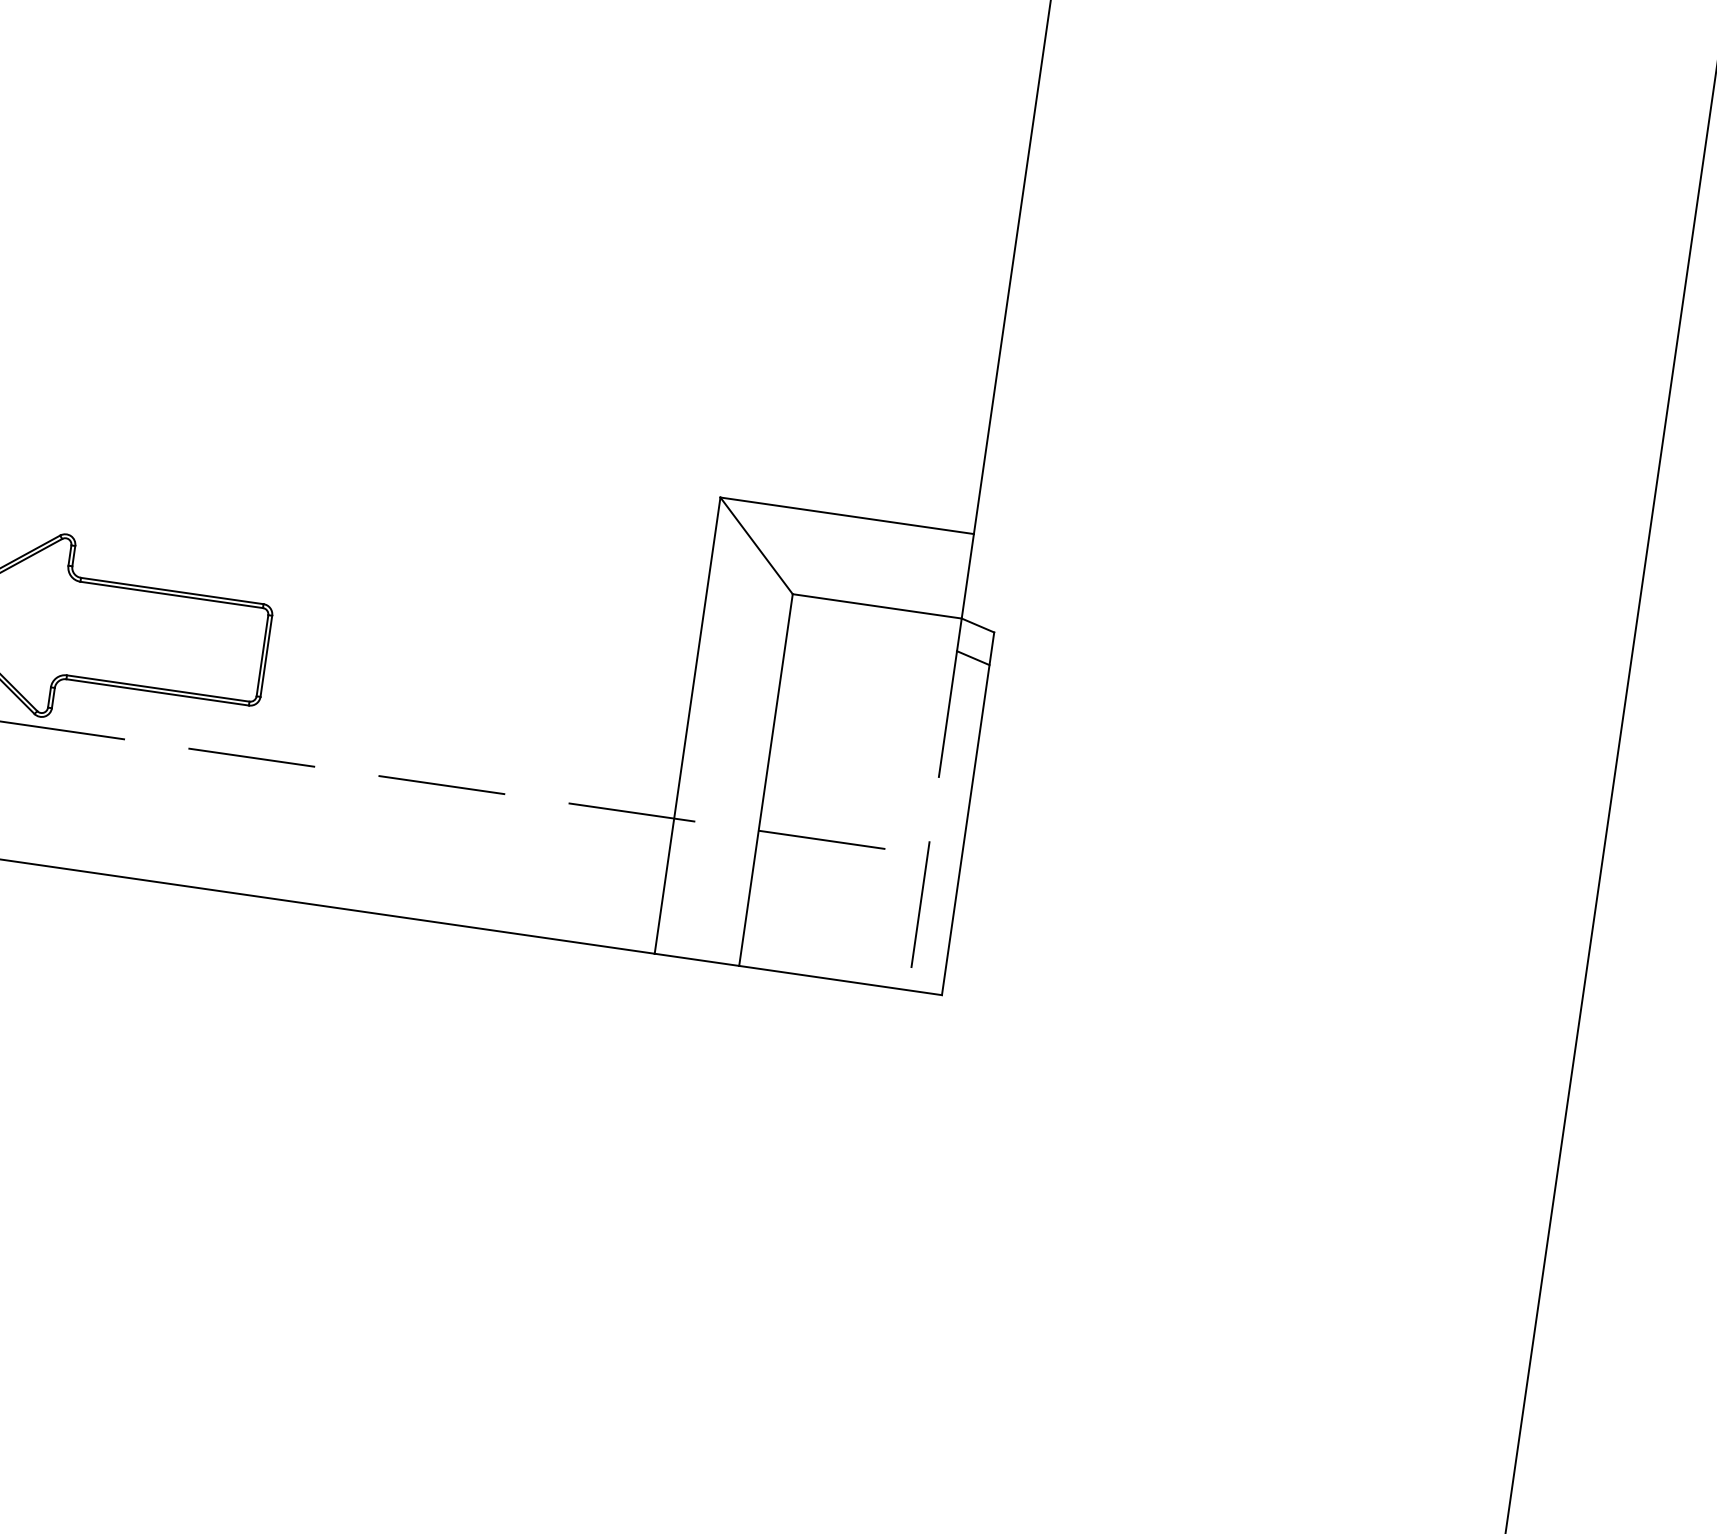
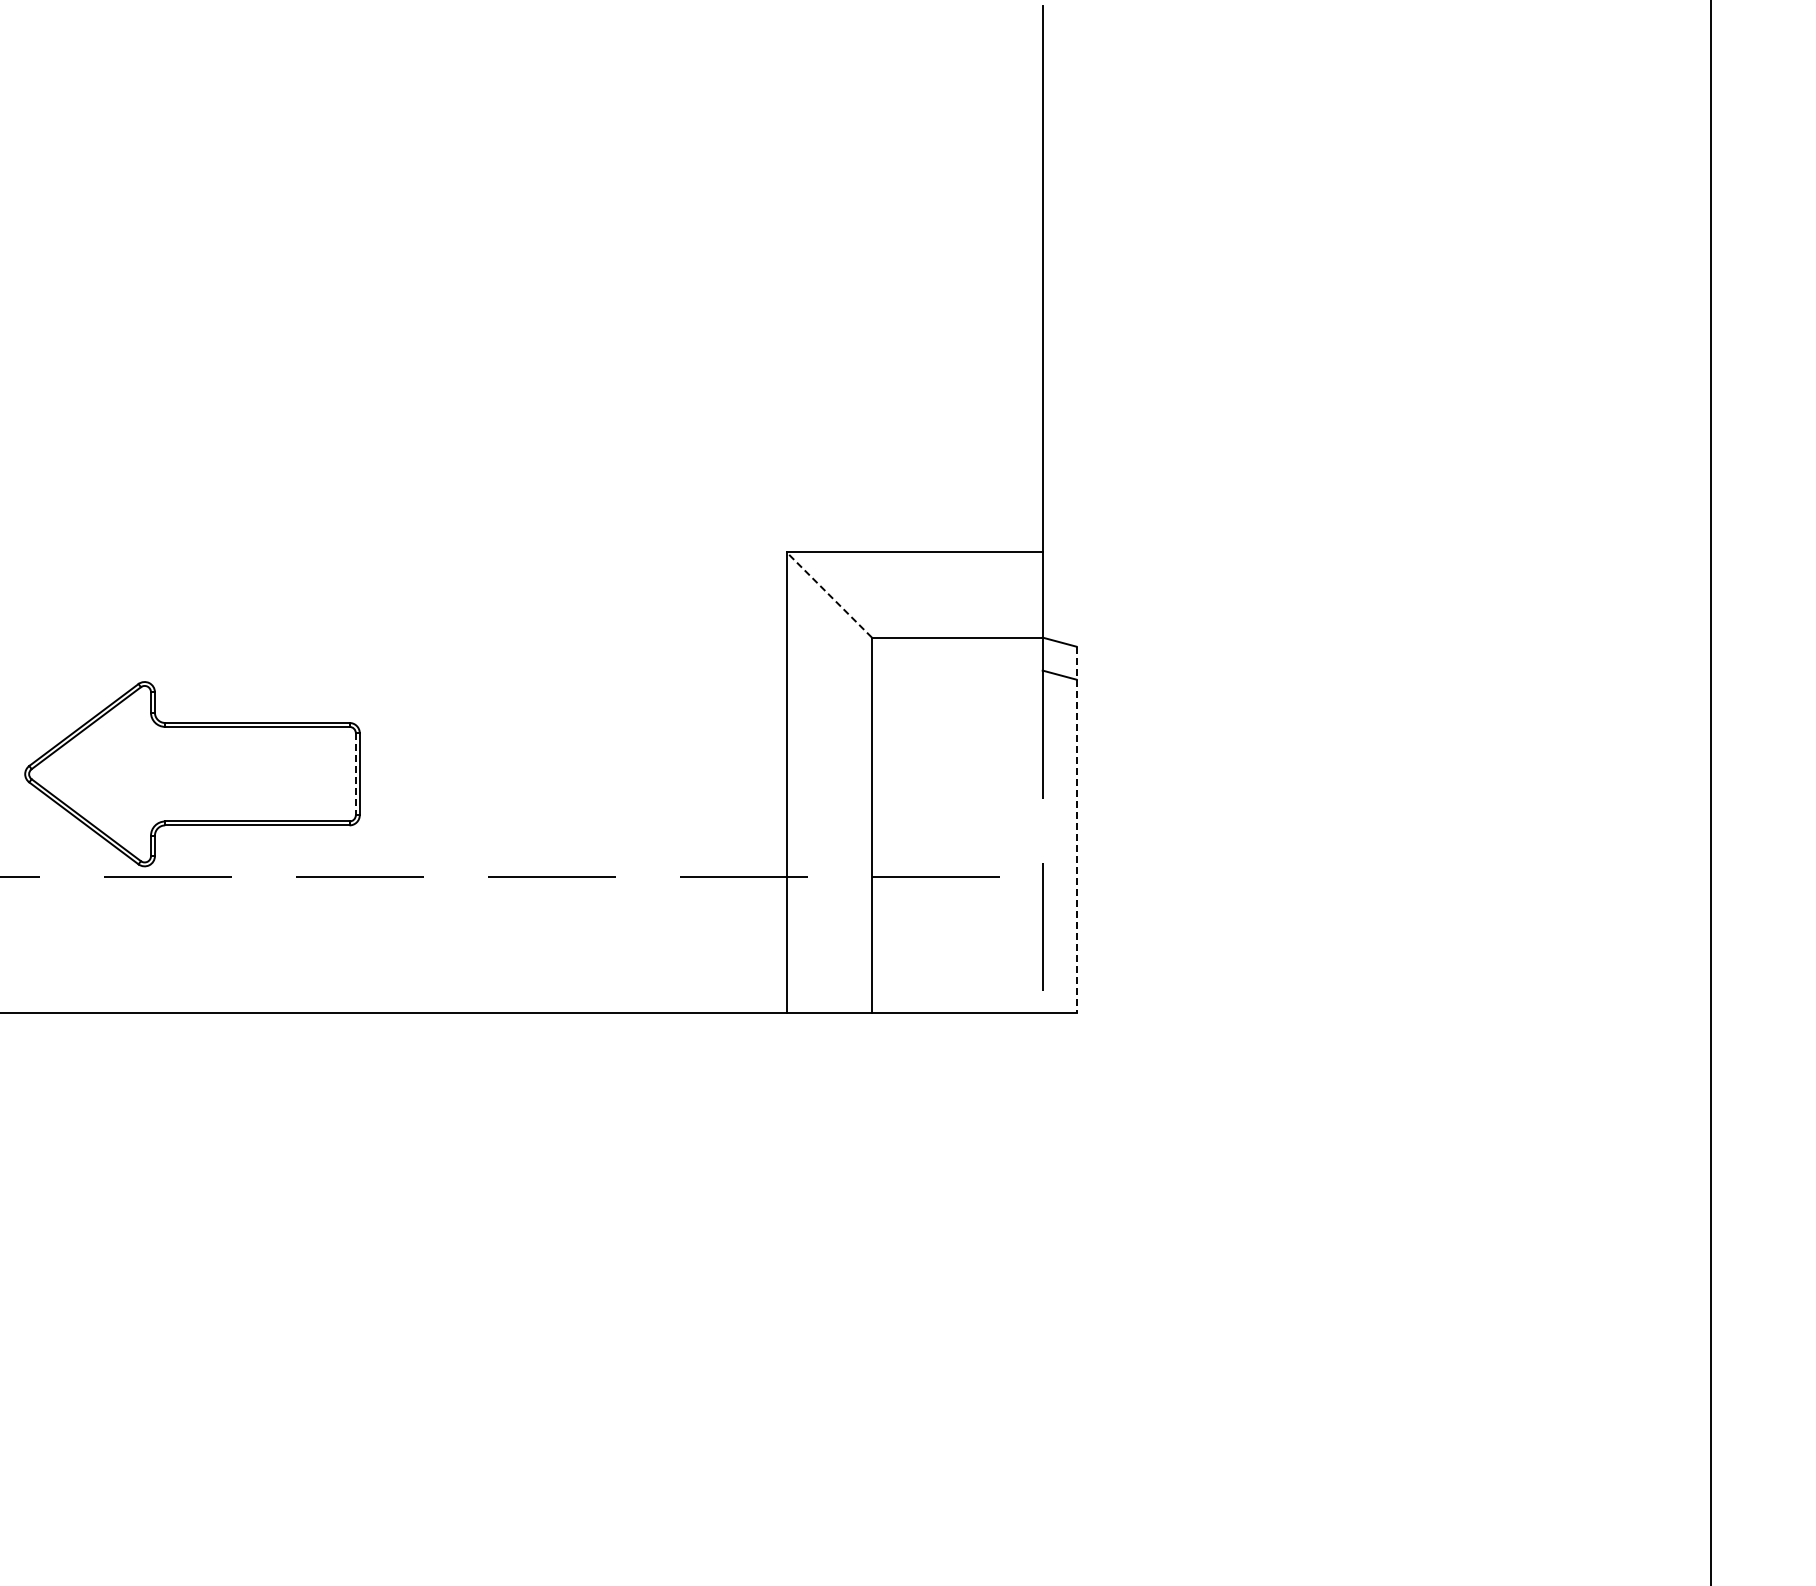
line: (755, 545) -> (828, 594), solid -> dashed
line: (262, 656) -> (355, 774), solid -> dashed
line: (967, 814) -> (1076, 830), solid -> dashed

